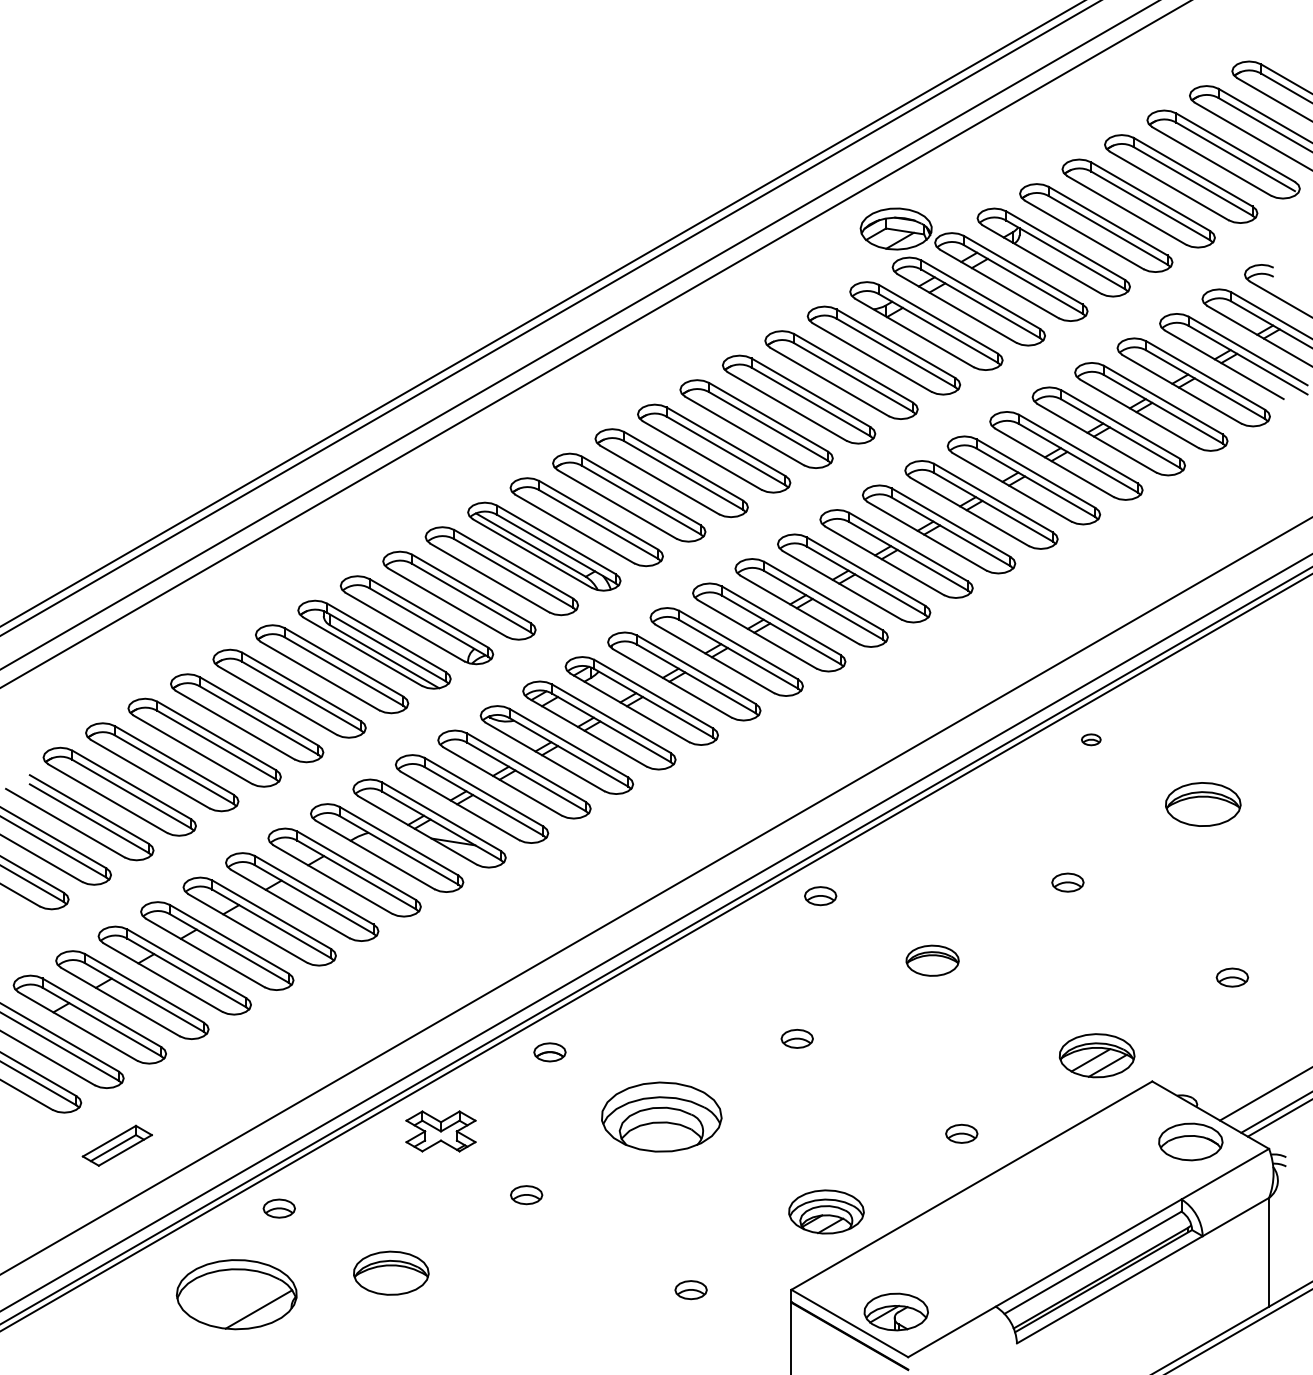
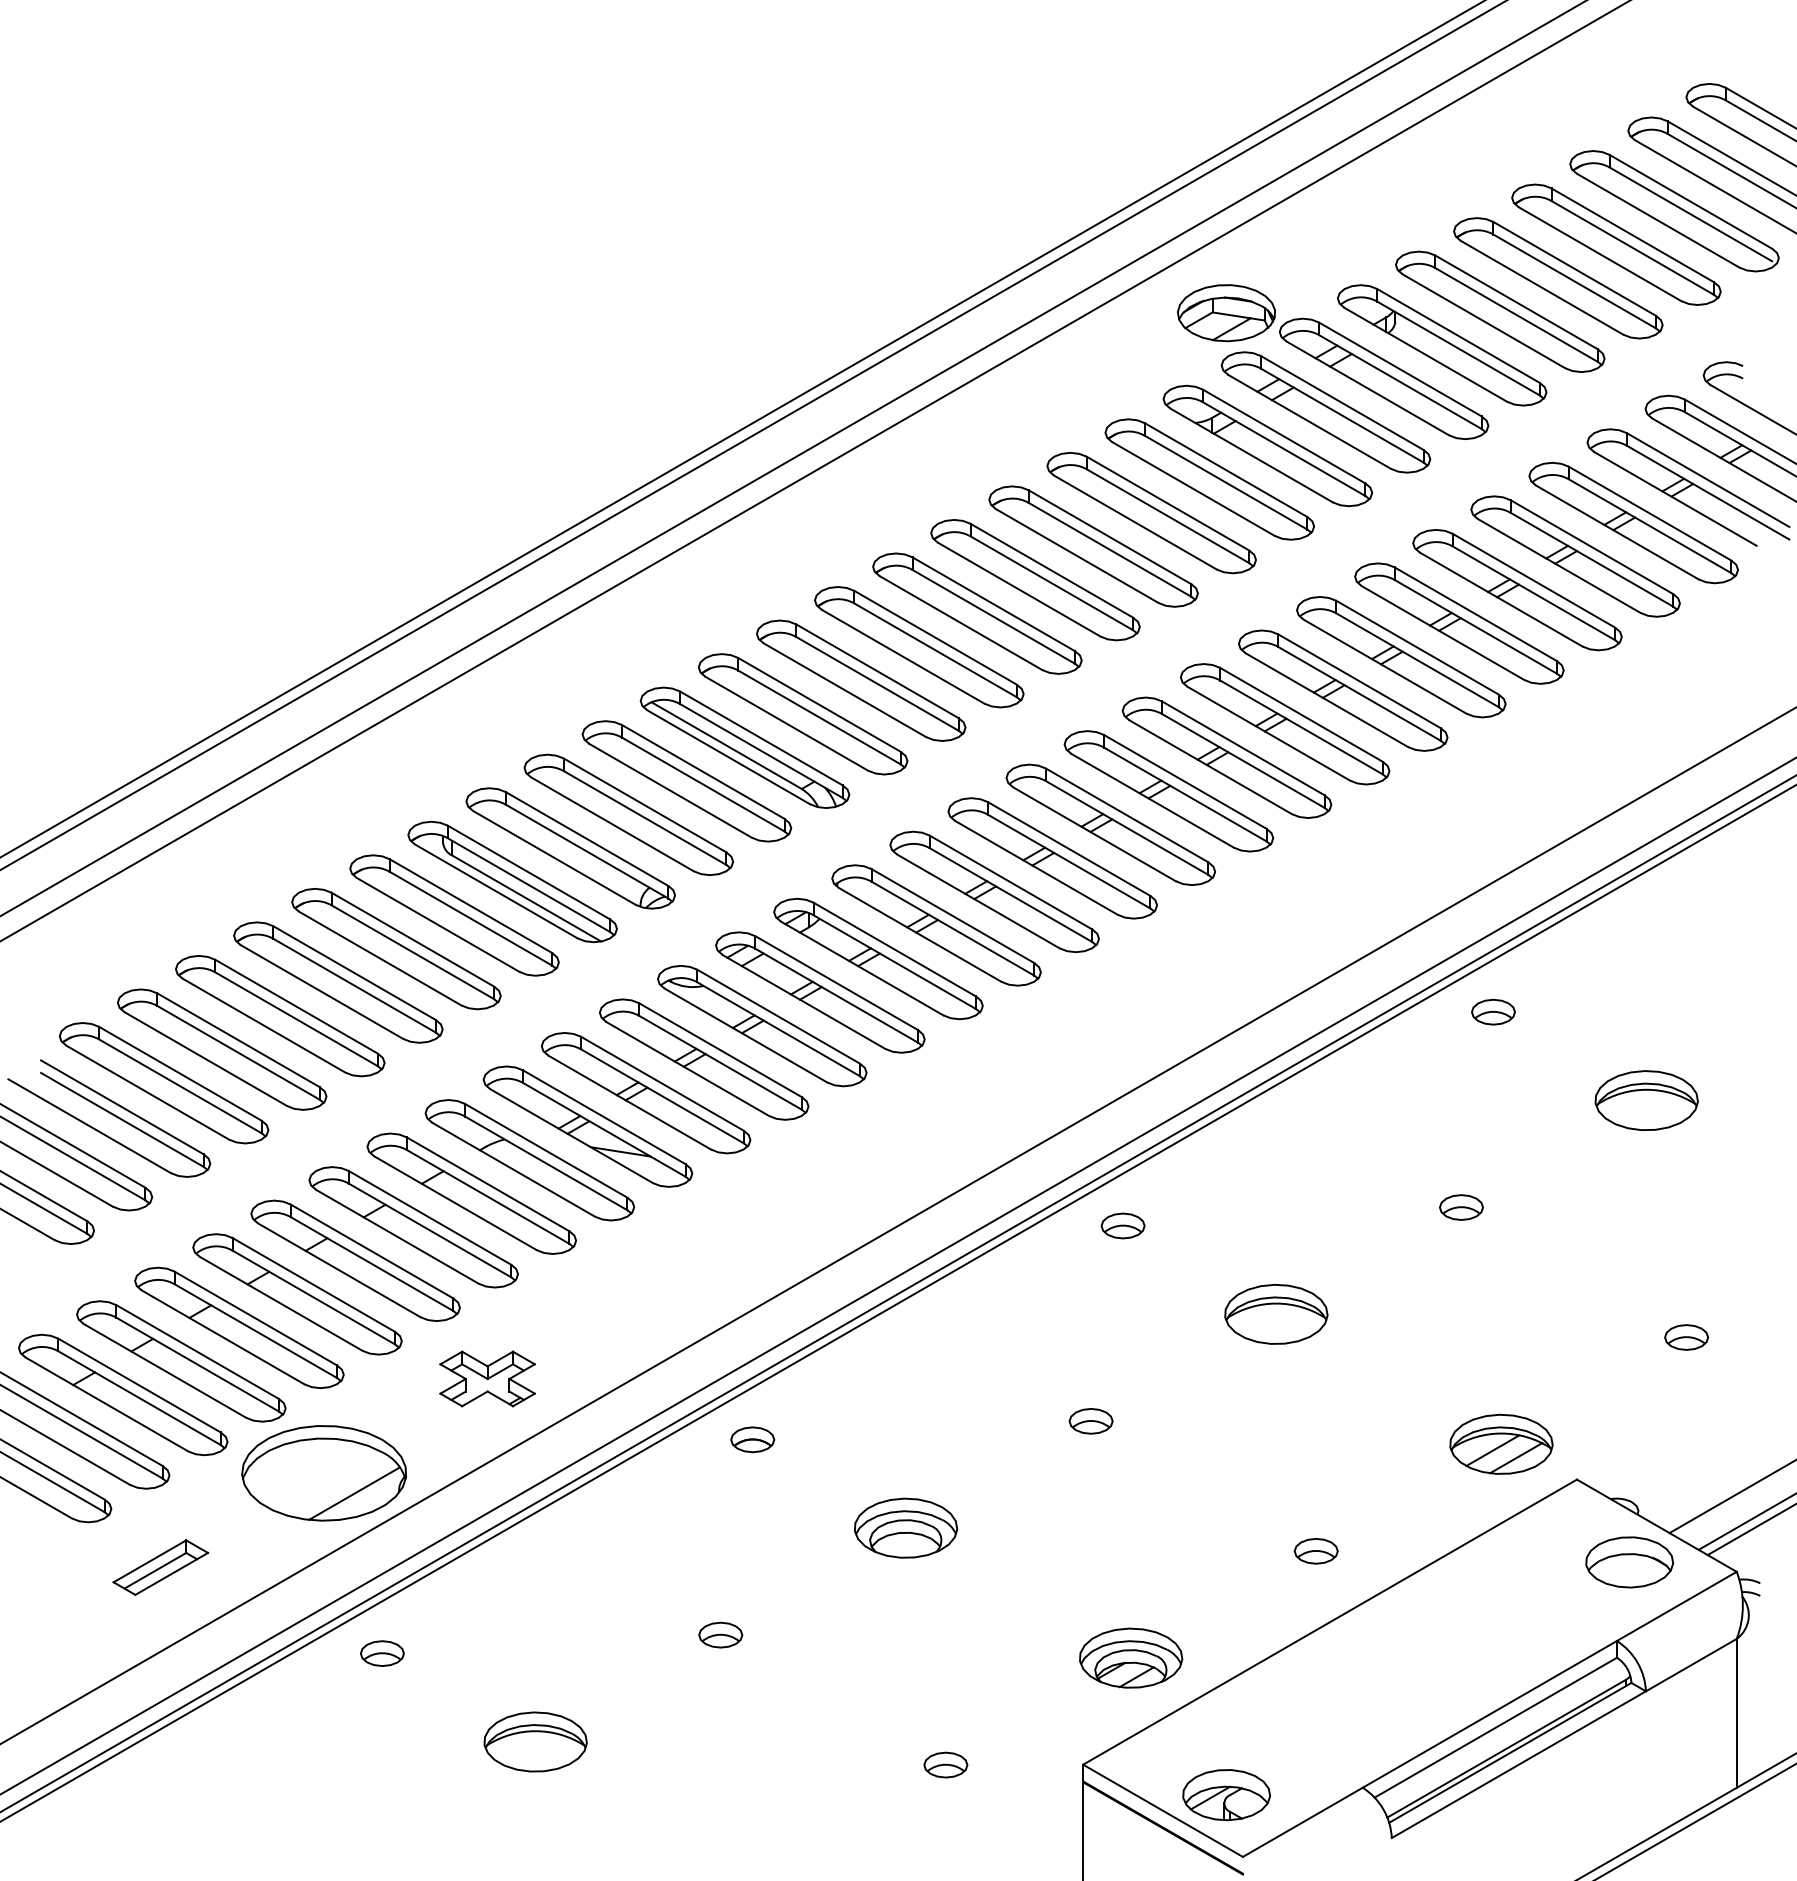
part: (1091, 739) -> (1493, 1011), size x1.67
part: (932, 960) -> (1276, 1314), size x1.43
part: (662, 1116) -> (906, 1527), size x0.62
part: (440, 1131) -> (487, 1378), moved
part: (236, 1294) -> (323, 1473), moved

